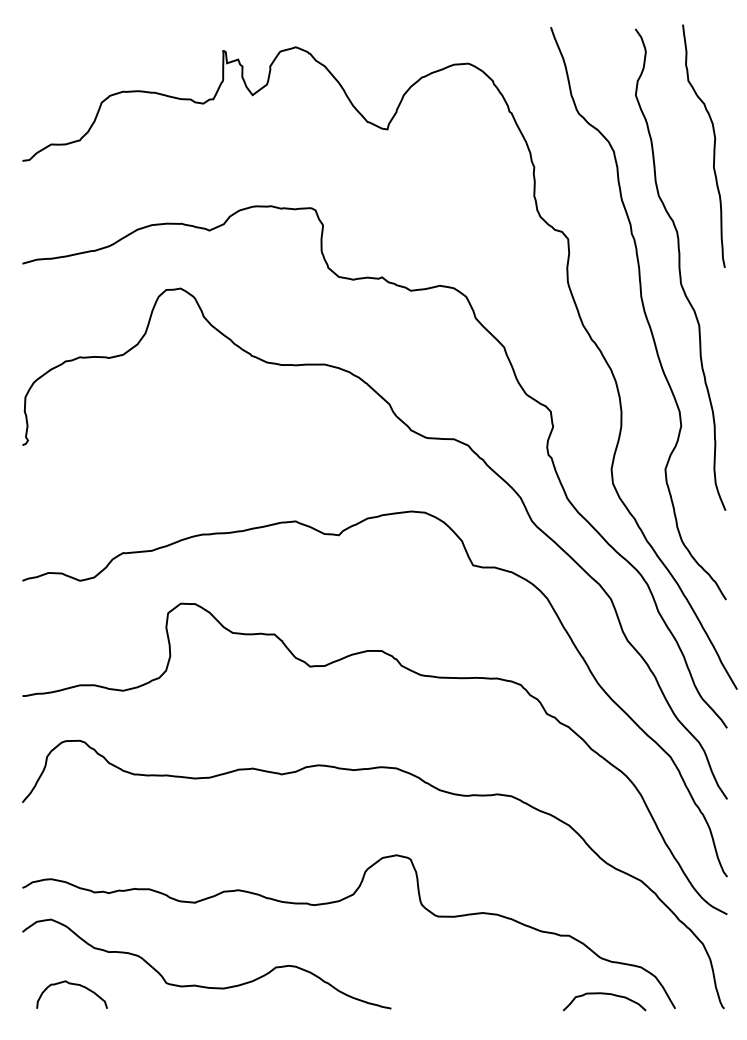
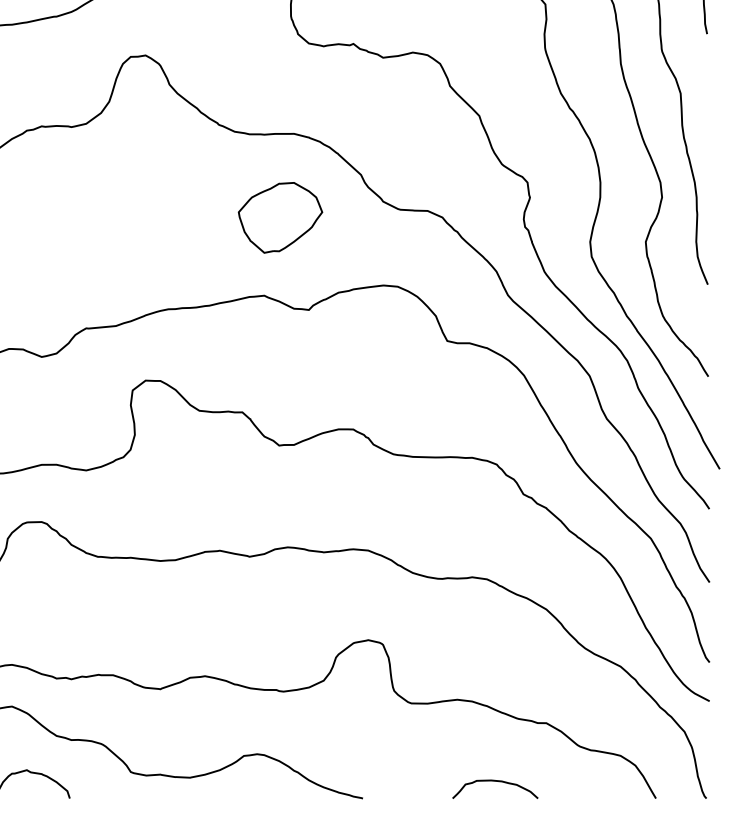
part: (311, 445) -> (280, 217), added
curve: (604, 994) -> (495, 781), moved

